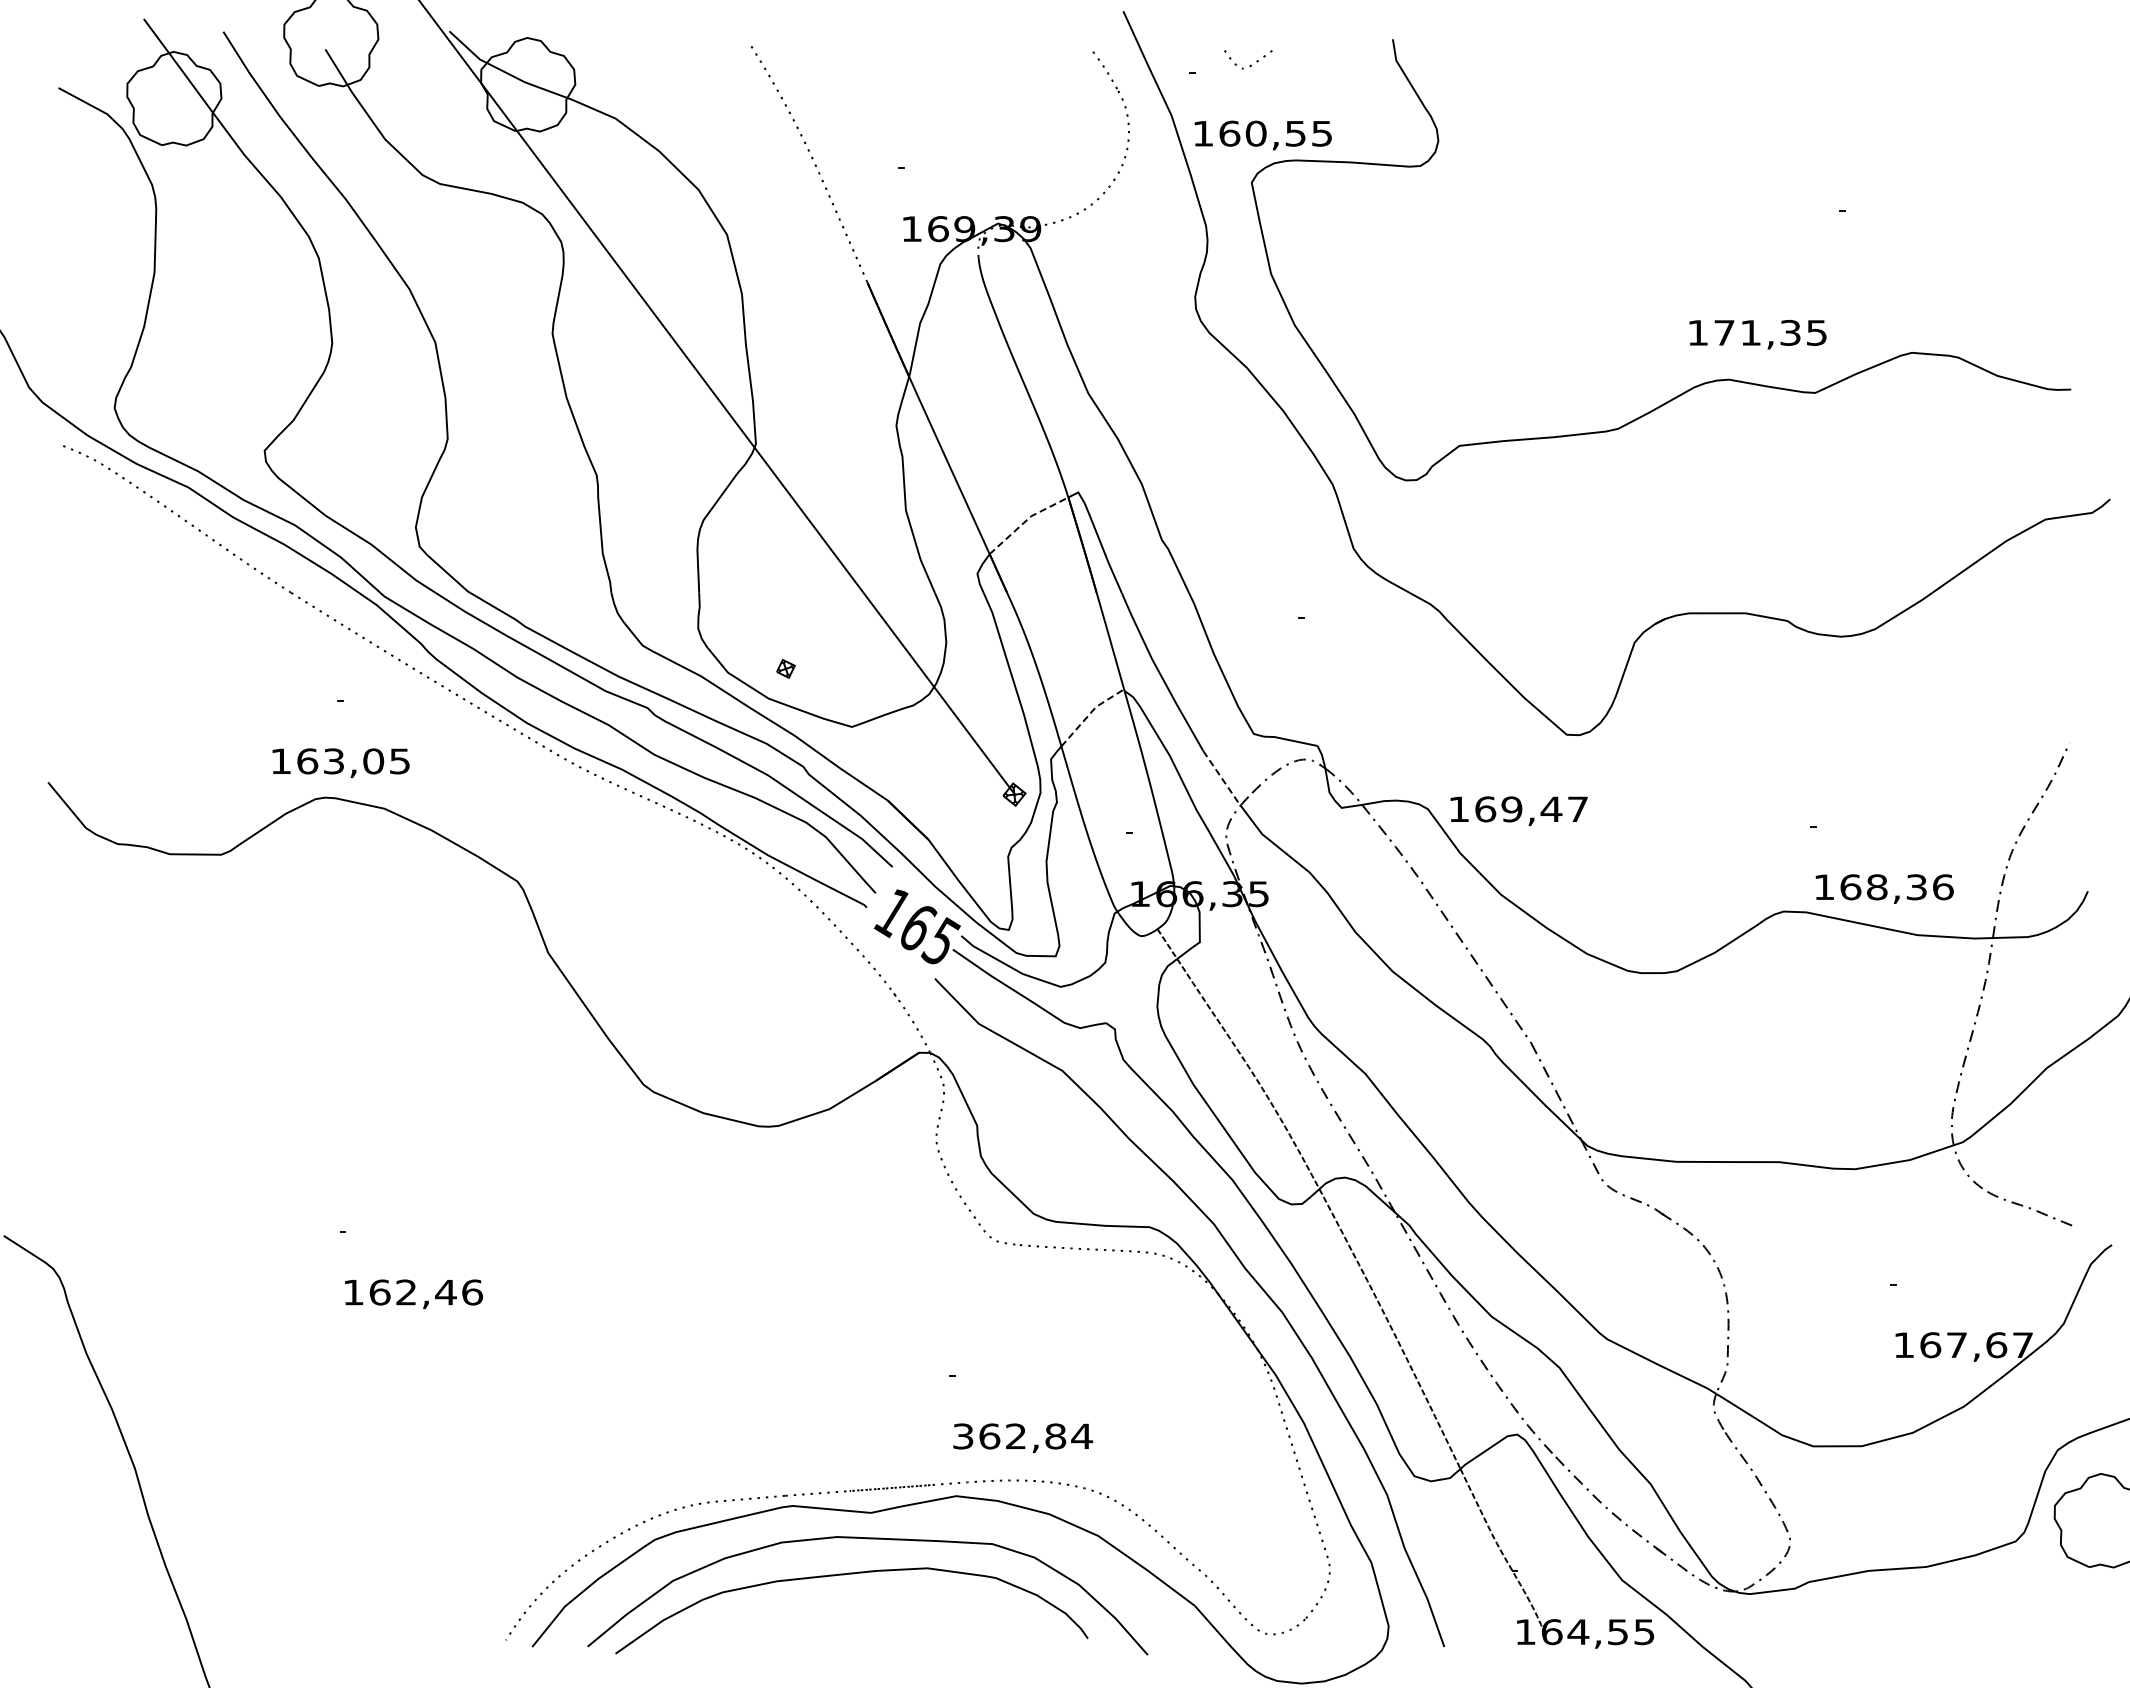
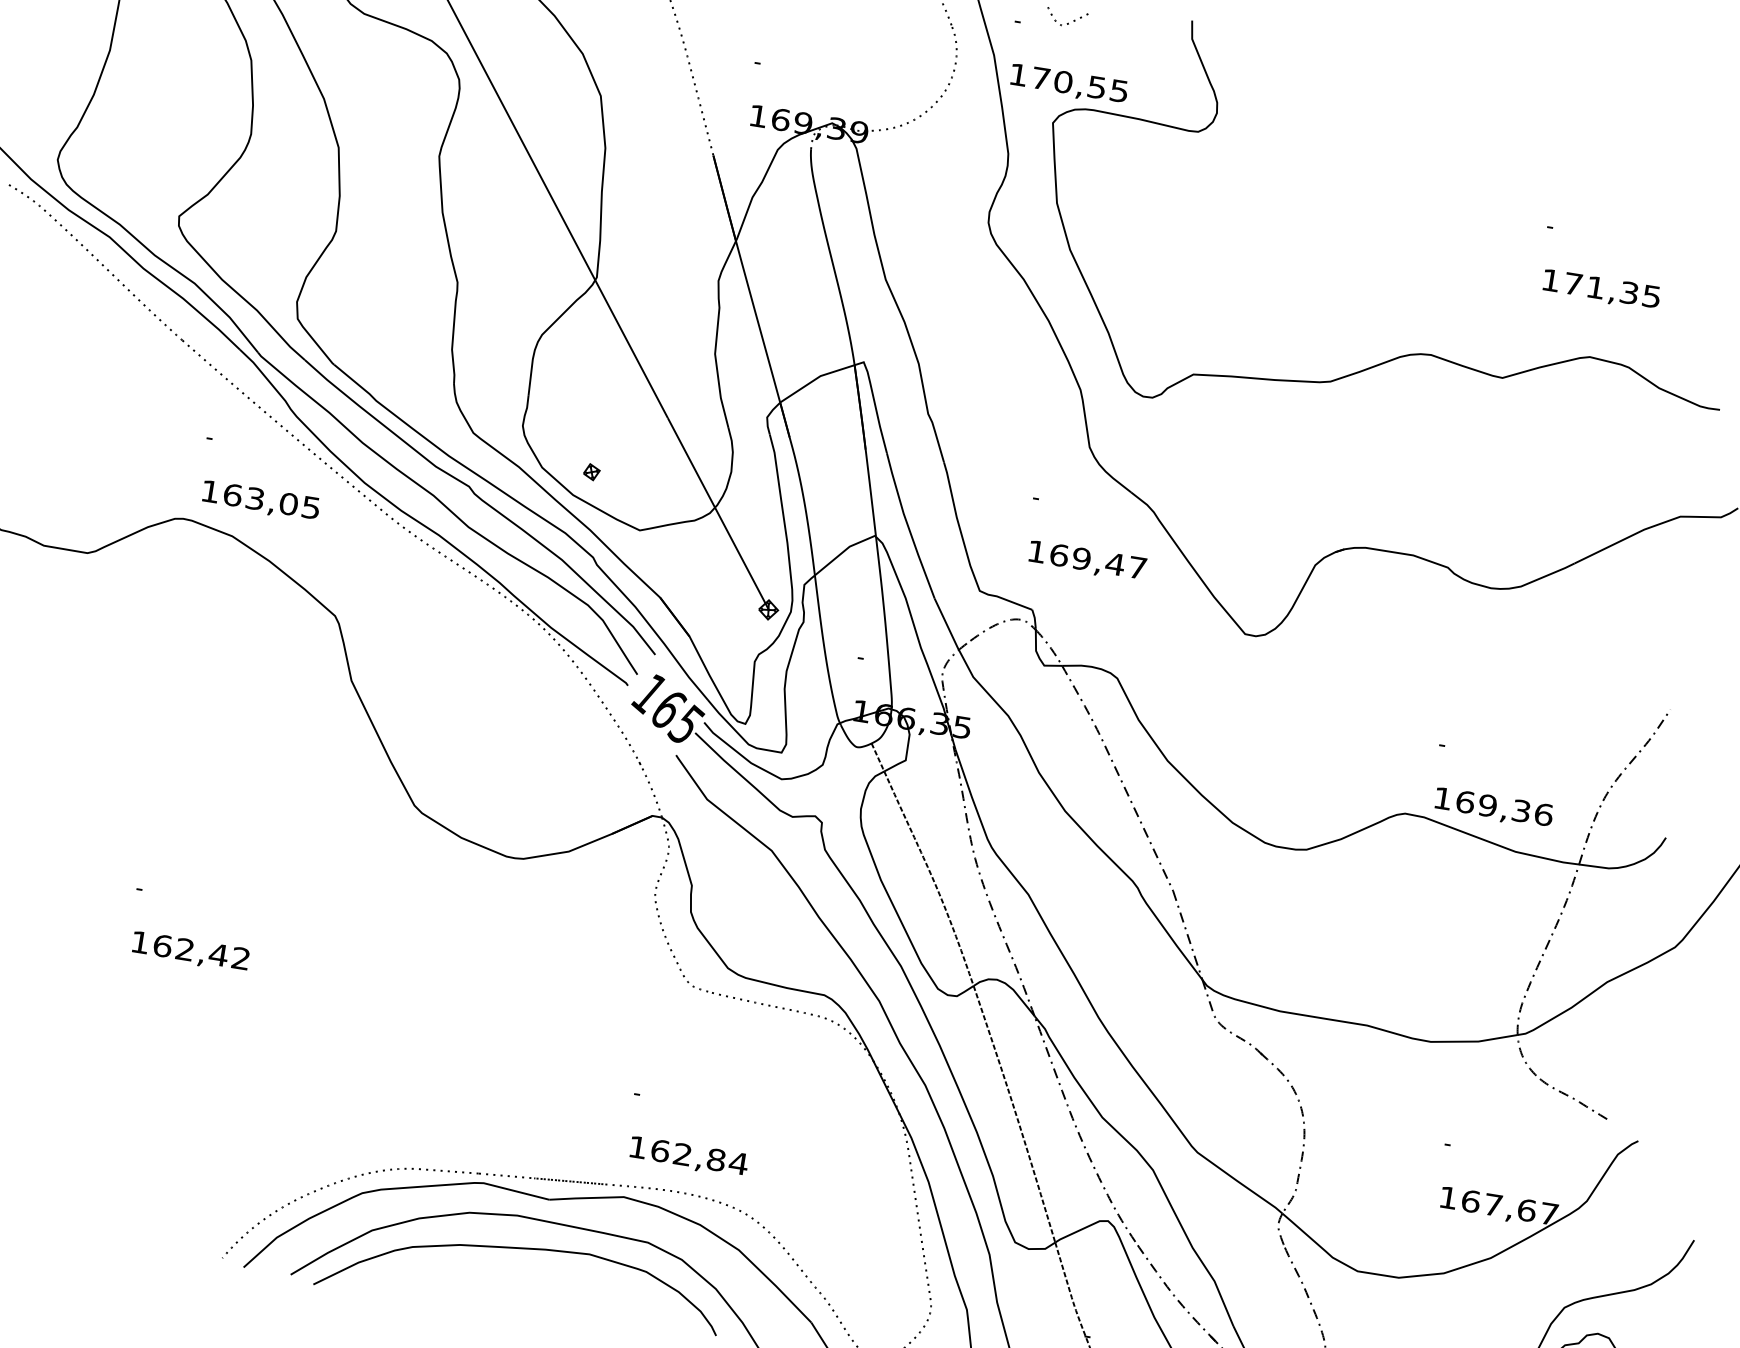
text: (1229, 133) -> (1040, 78), 160,55 -> 170,55
text: (1757, 334) -> (1601, 289), moved
line: (1026, 521) -> (815, 379), dashed -> solid
line: (1090, 712) -> (844, 550), dashed -> solid
text: (340, 762) -> (260, 500), moved
line: (1222, 779) -> (947, 625), dashed -> solid
text: (1518, 810) -> (1087, 560), moved
text: (1876, 887) -> (1487, 805), 168,36 -> 169,36
text: (472, 1292) -> (241, 958), 162,46 -> 162,42
text: (963, 1436) -> (638, 1147), 362,84 -> 162,84

